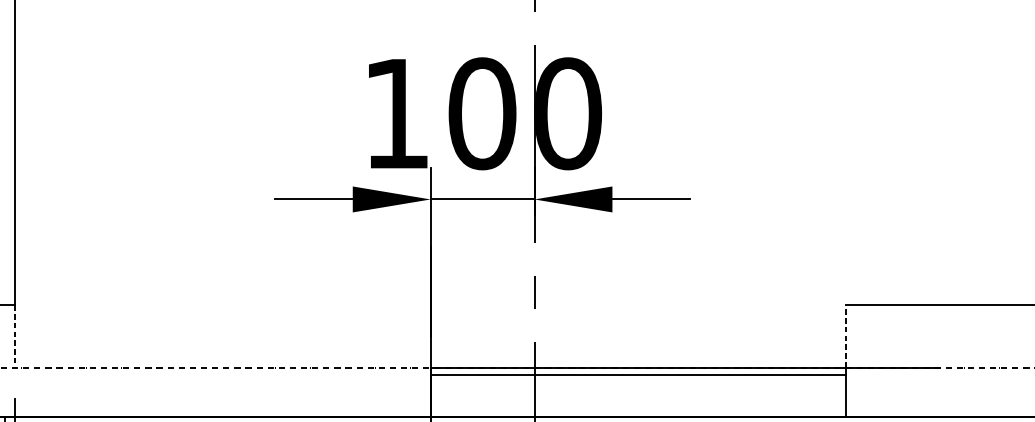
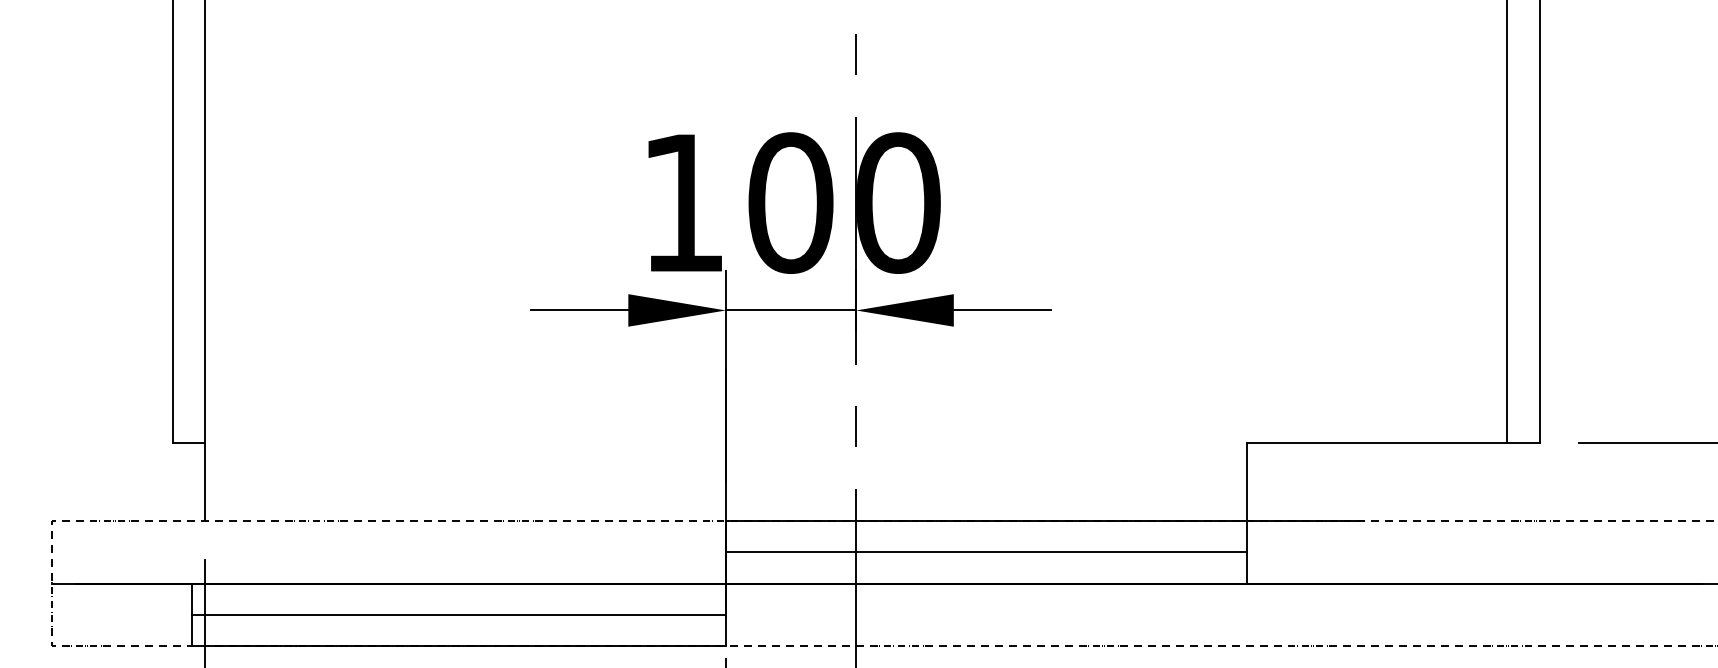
line: (845, 335) -> (1246, 481), dashed -> solid
line: (15, 336) -> (205, 482), dashed -> solid
line: (637, 374) -> (985, 552), moved

